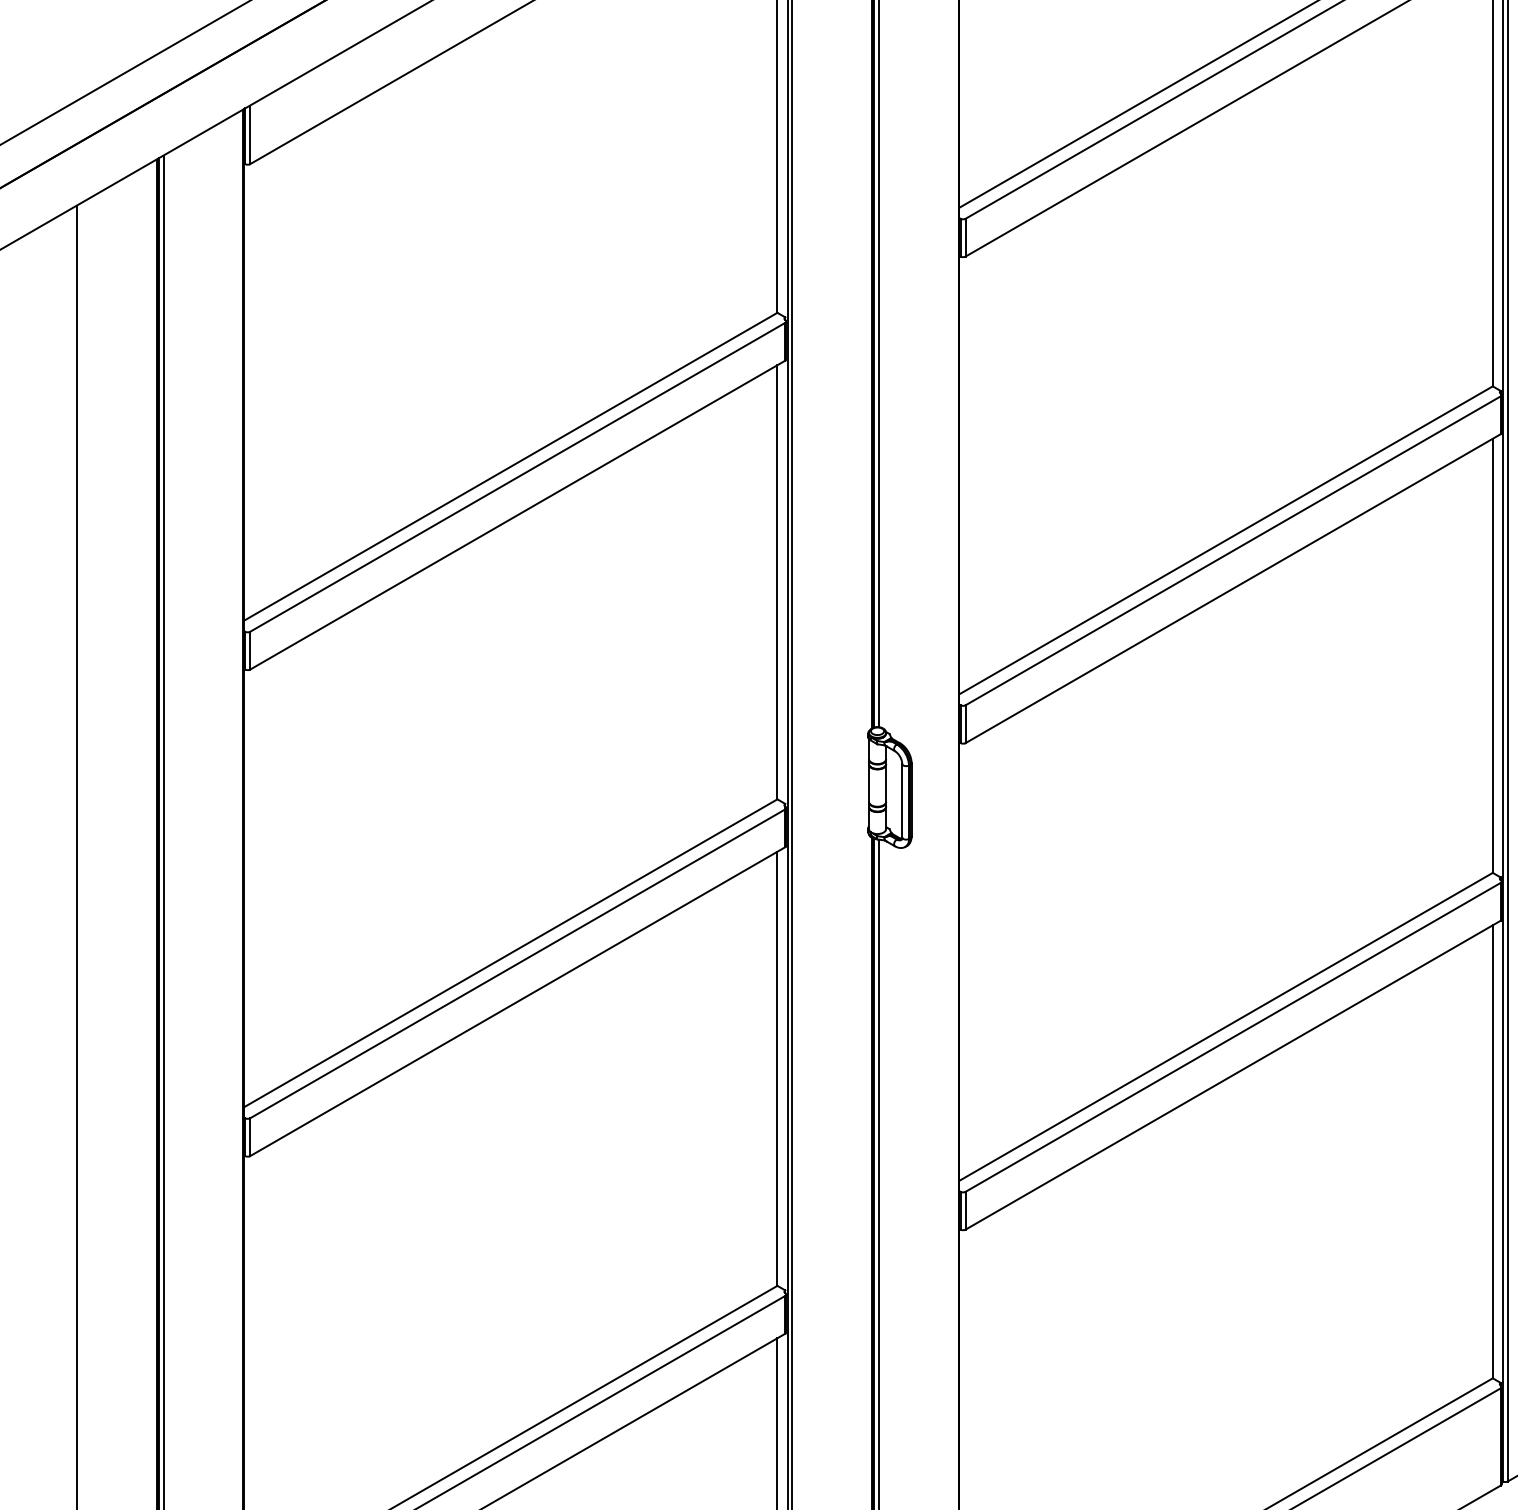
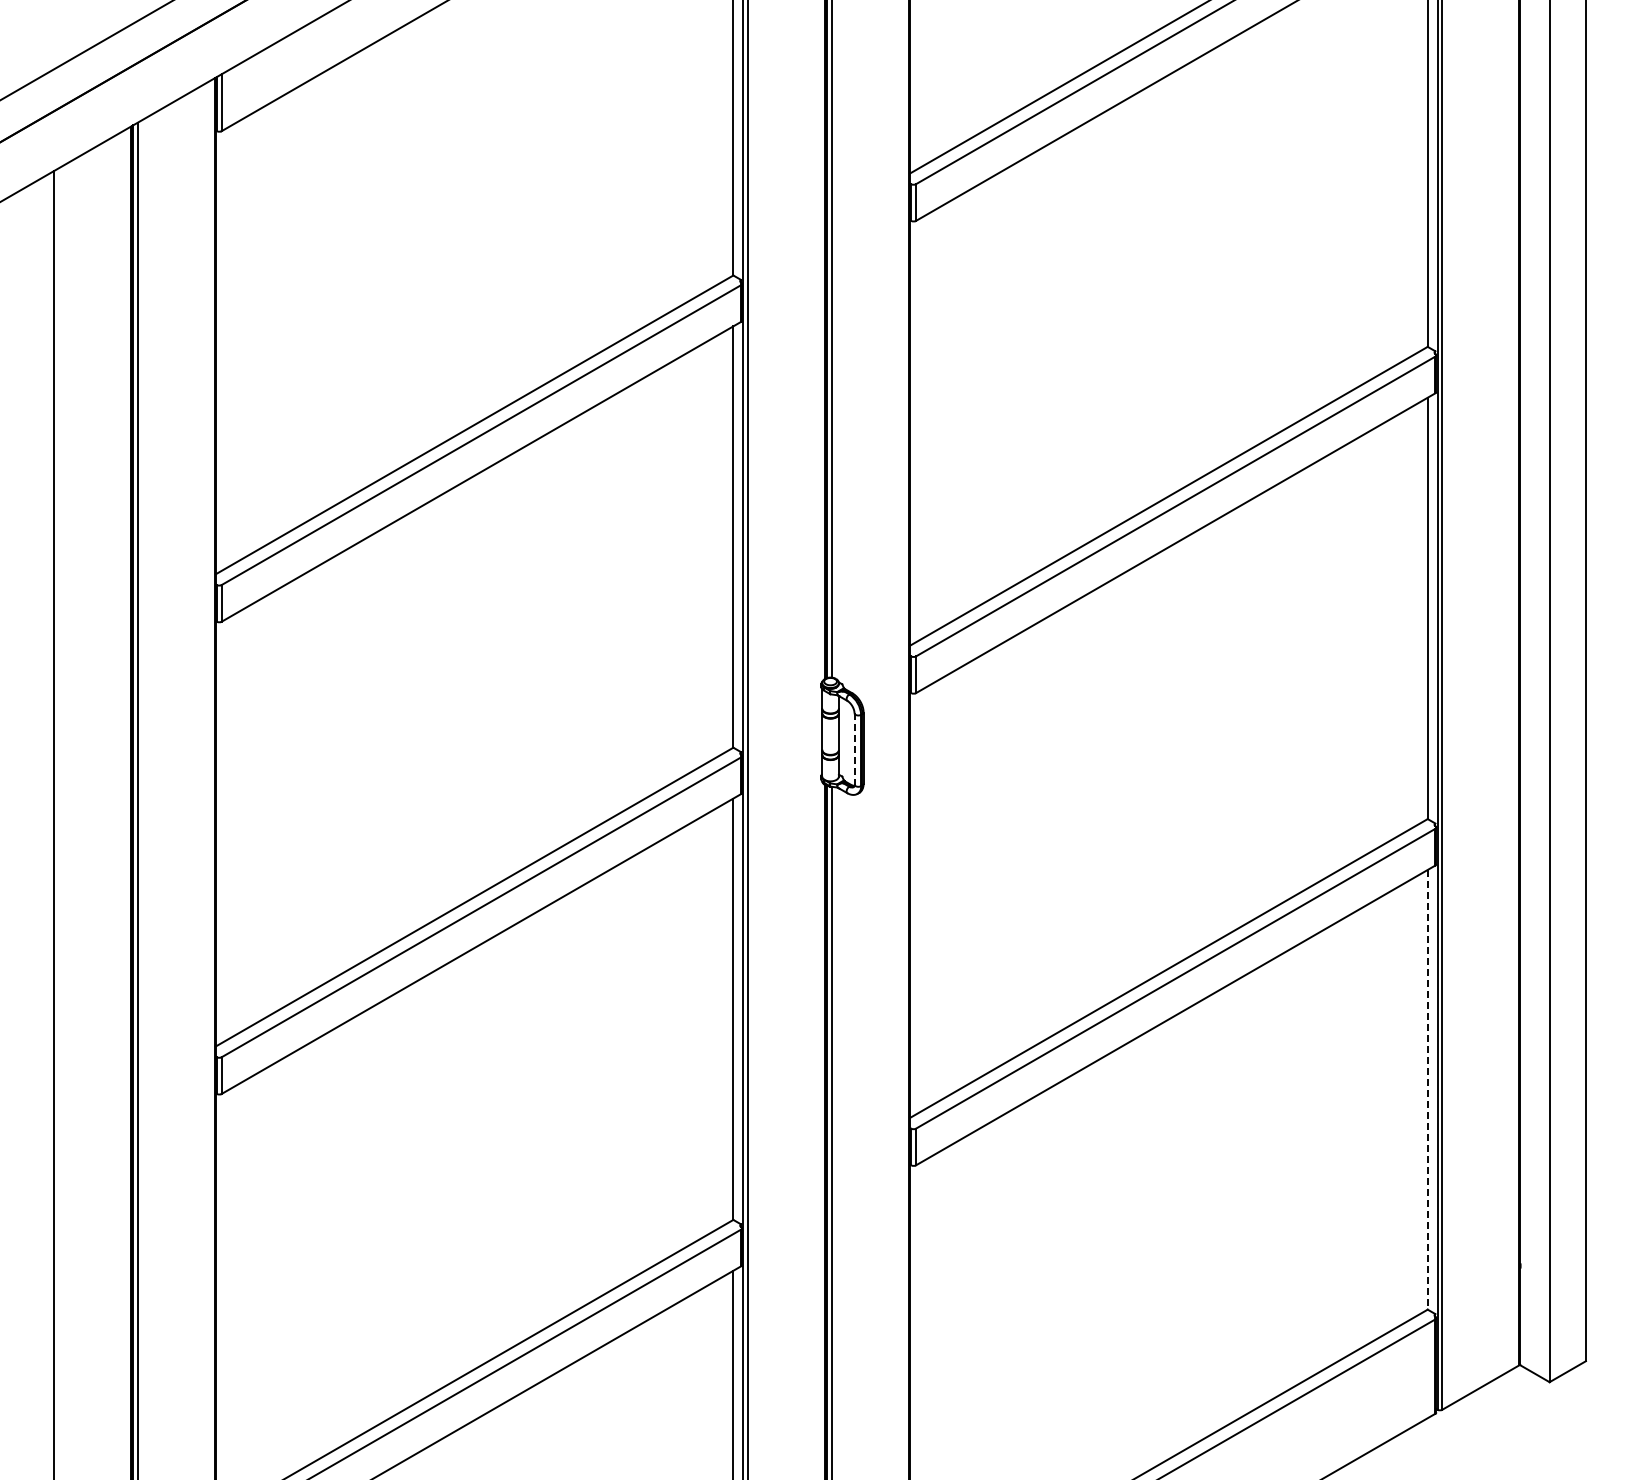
line: (902, 800) -> (854, 748), solid -> dashed
line: (1492, 1151) -> (1427, 1089), solid -> dashed

